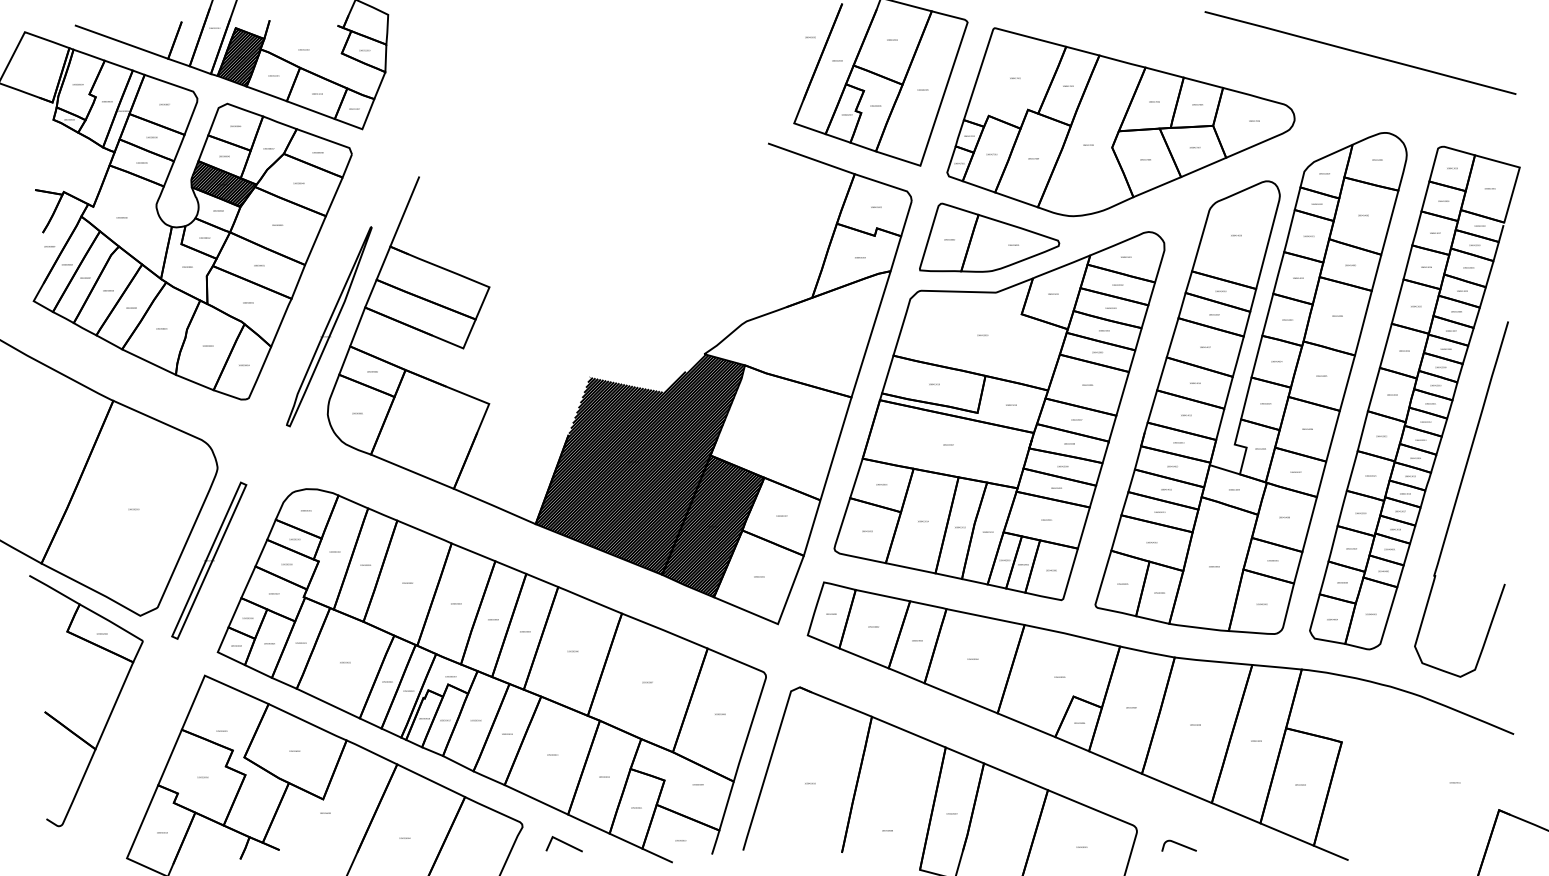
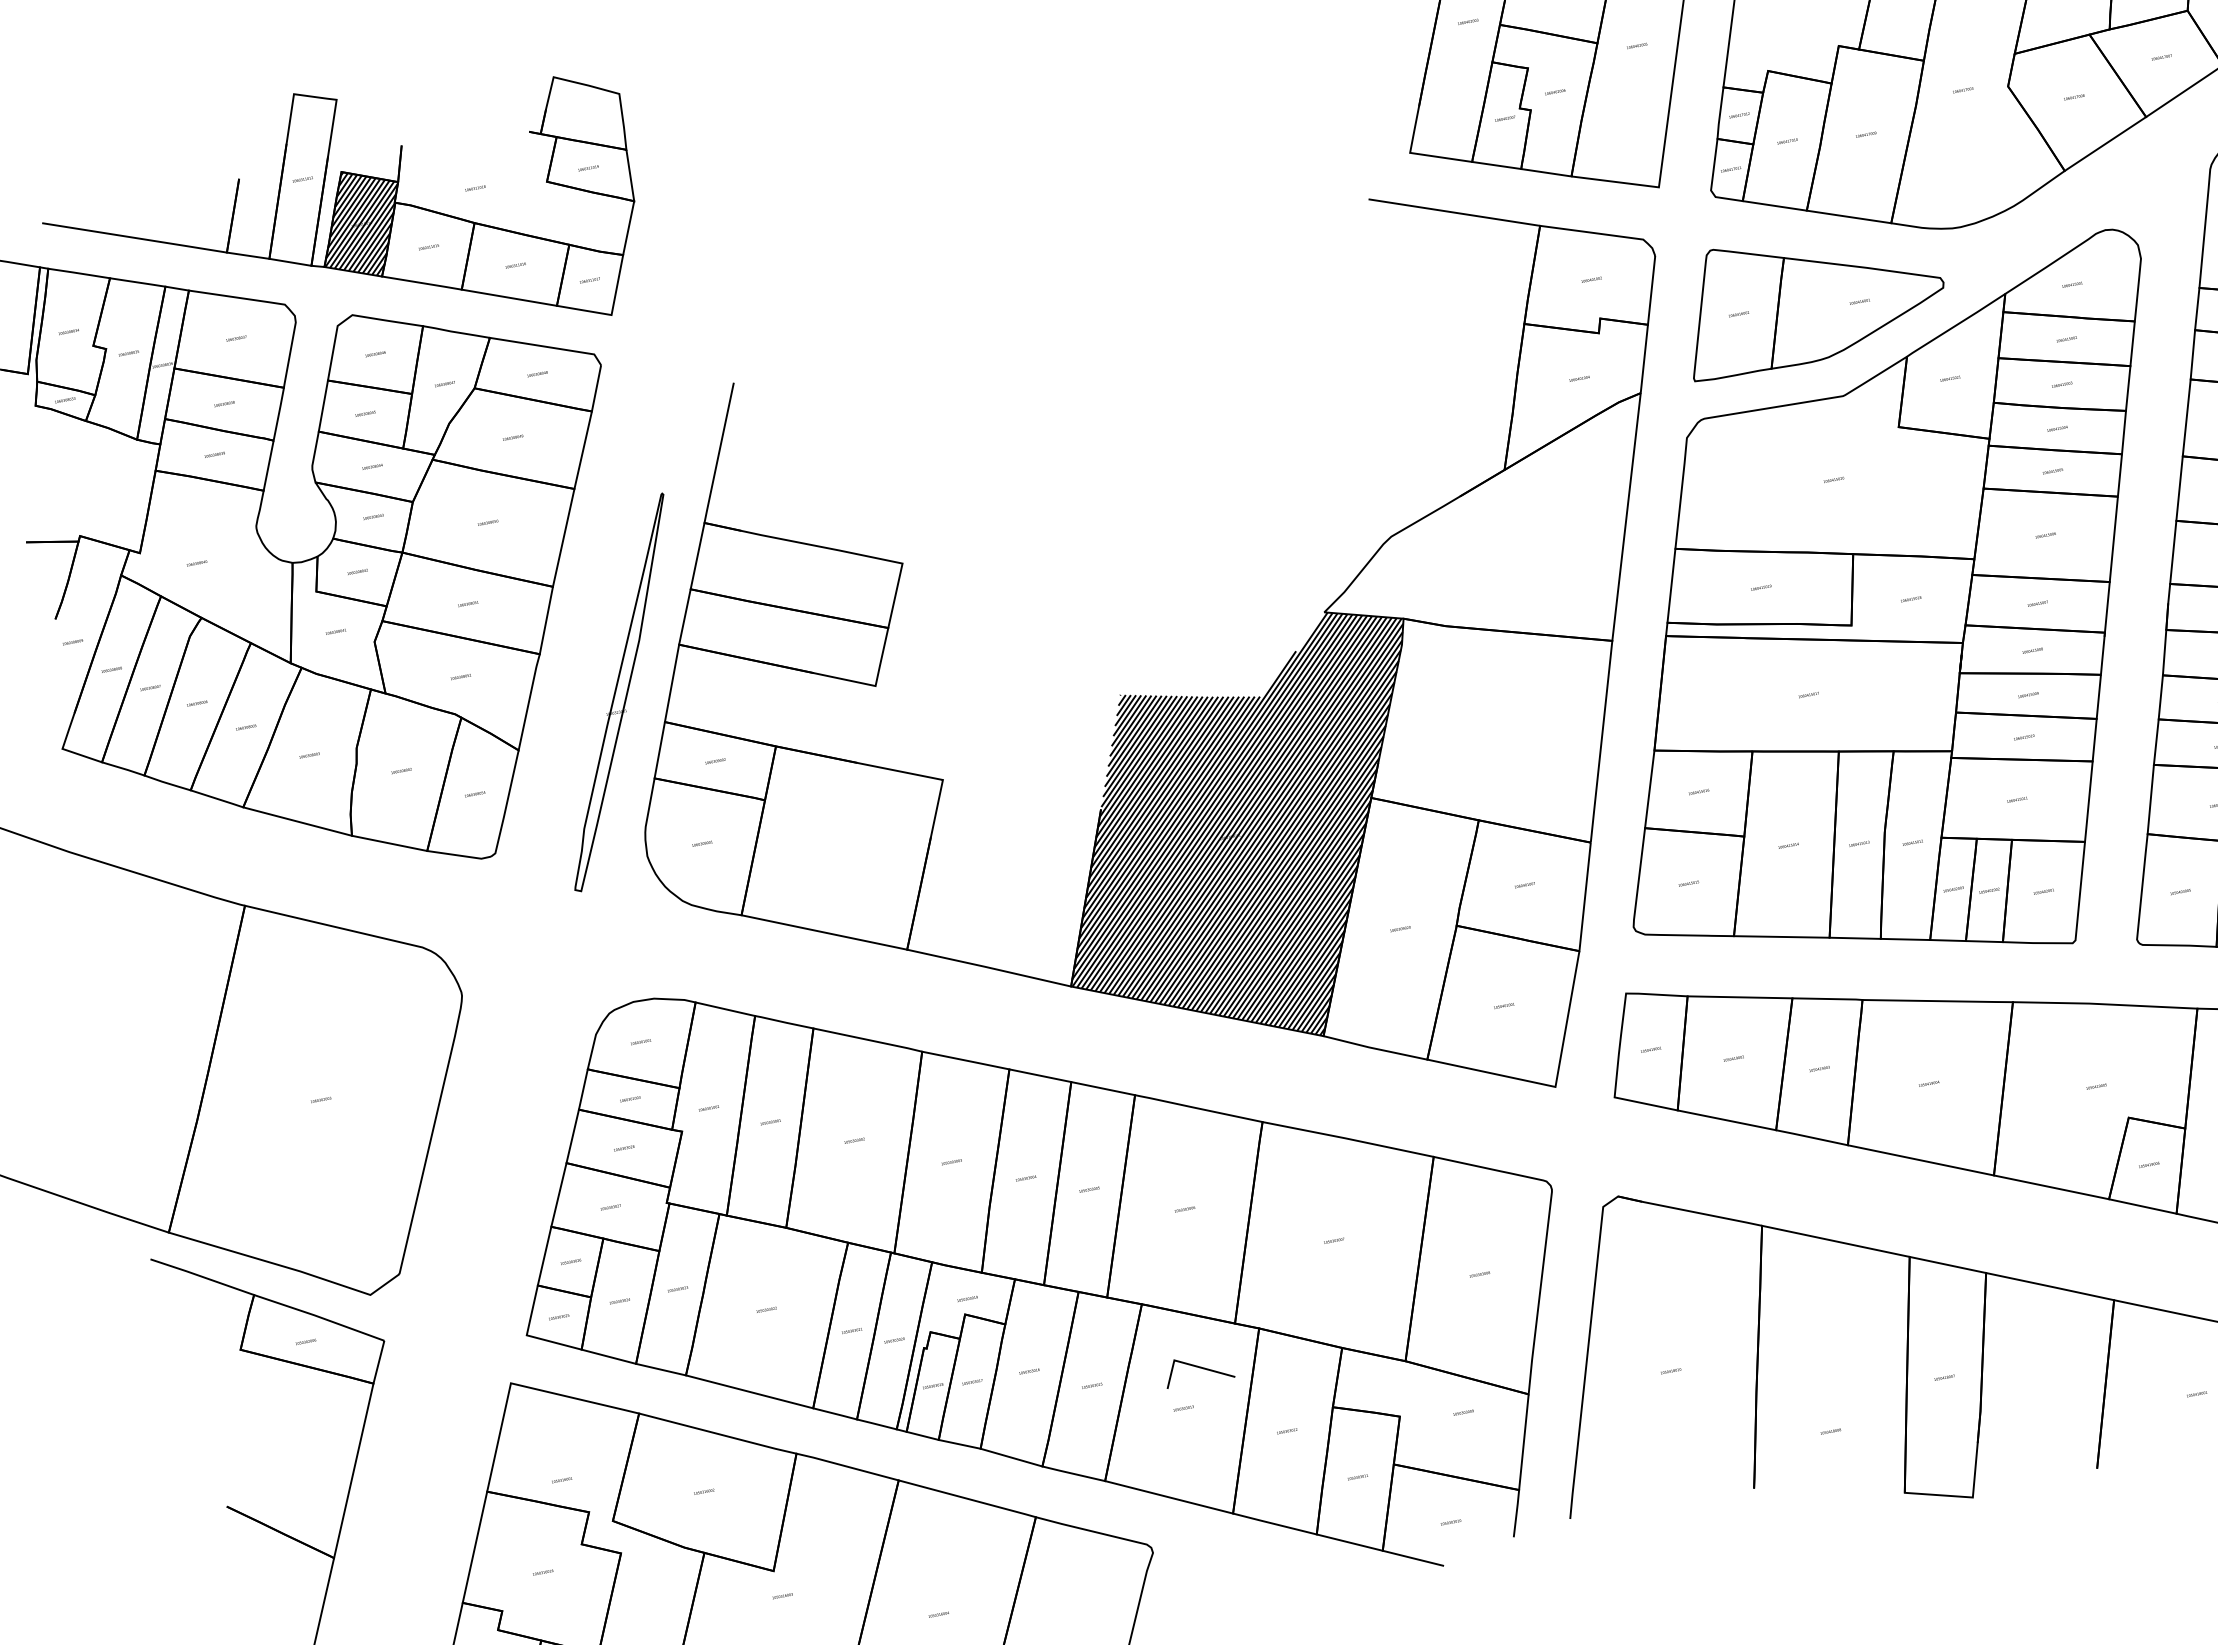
hatch: (223, 183) -> (373, 464), removed
hatch: (712, 525) -> (1399, 927), removed
part: (209, 560) -> (479, 1168), removed
curve: (563, 843) -> (1196, 1368), moved

